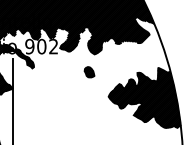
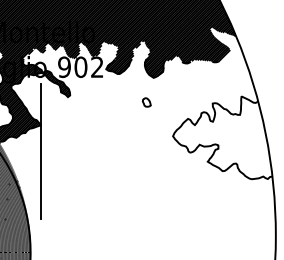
part: (89, 72) -> (146, 102), size x0.6
hatch: (144, 97) -> (222, 137), removed

